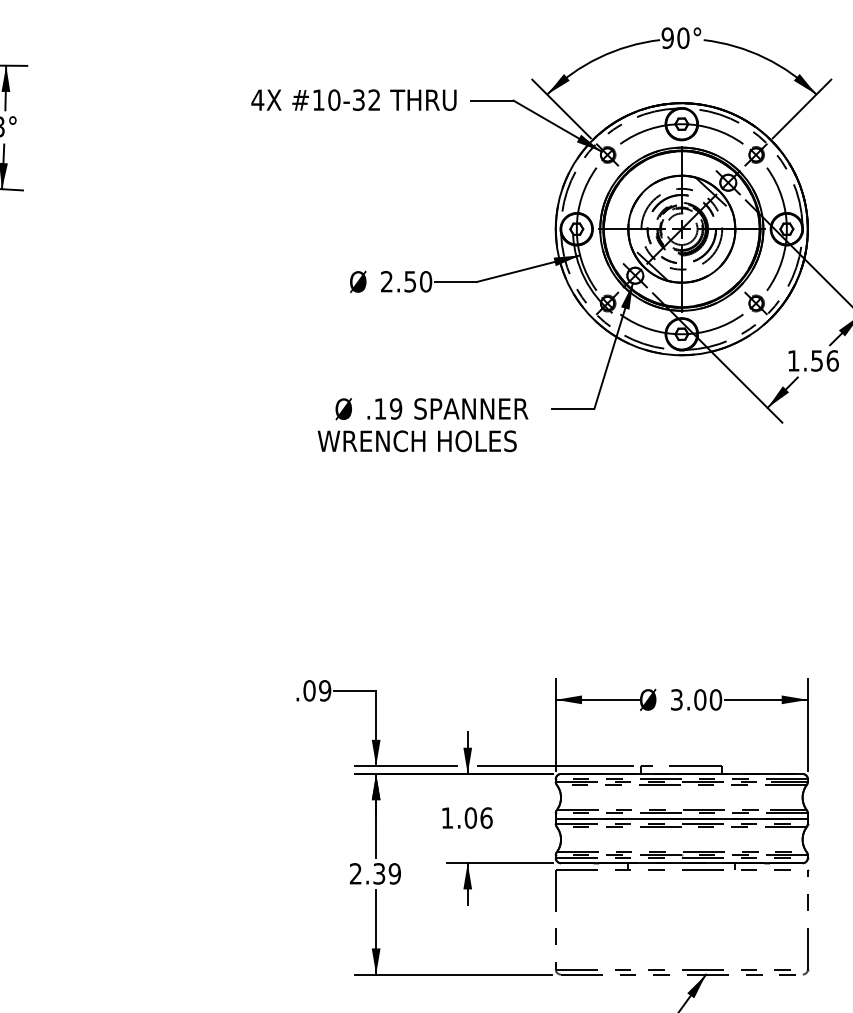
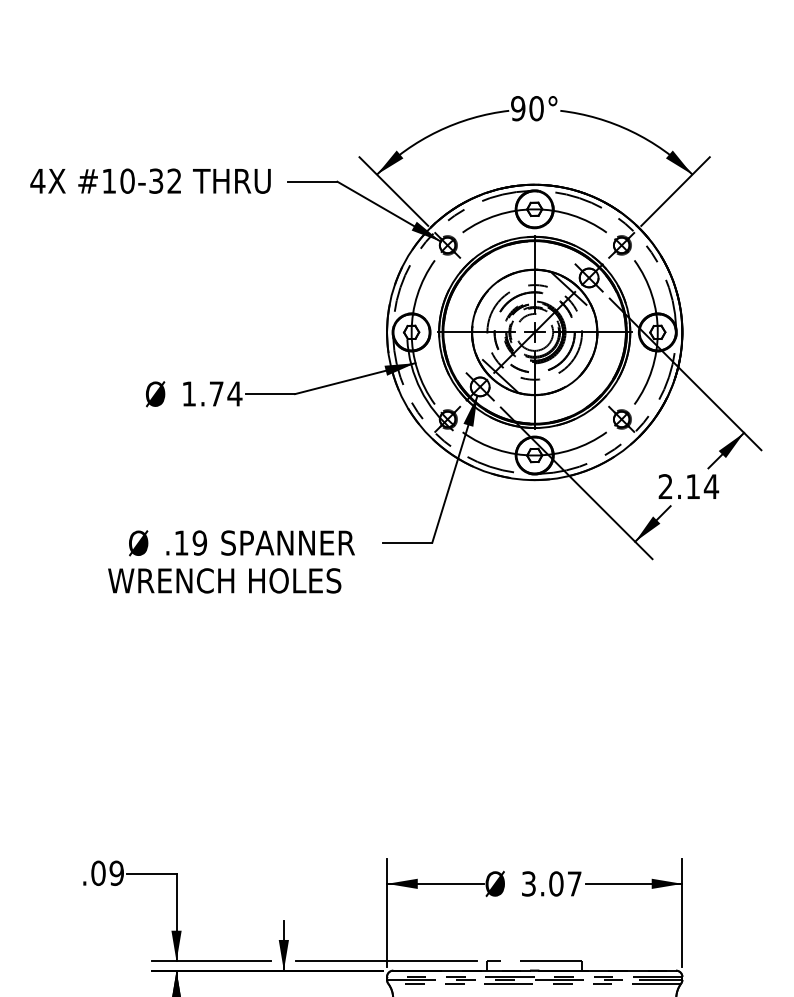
text: (406, 281) -> (212, 393), 2.50 -> 1.74
text: (813, 360) -> (688, 486), 1.56 -> 2.14
text: (715, 699) -> (574, 883), 3.00 -> 3.07

